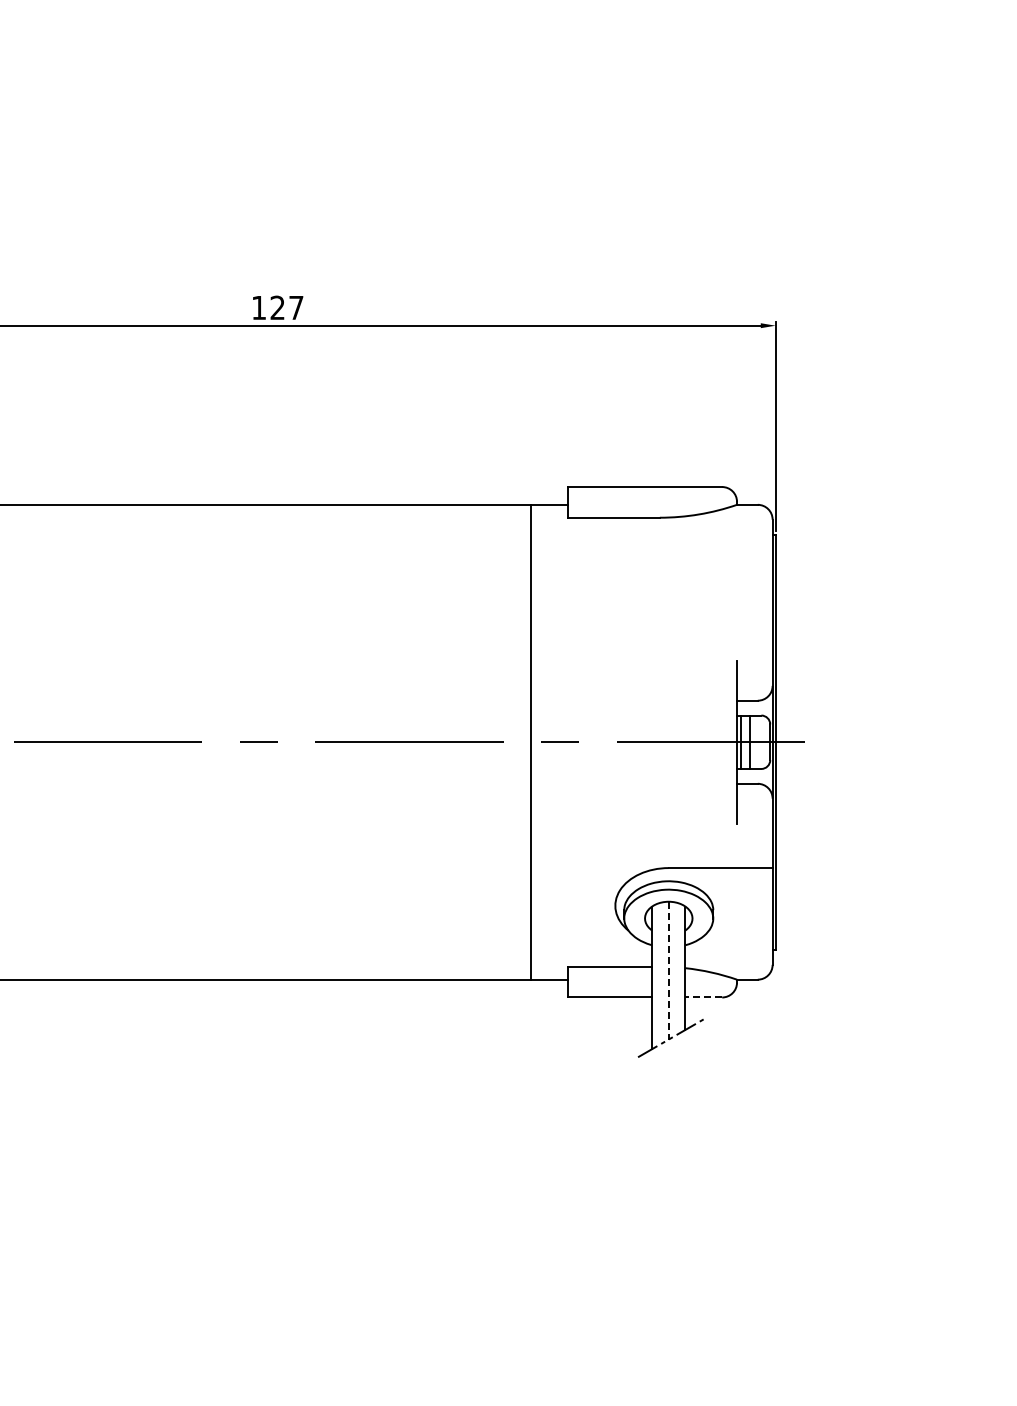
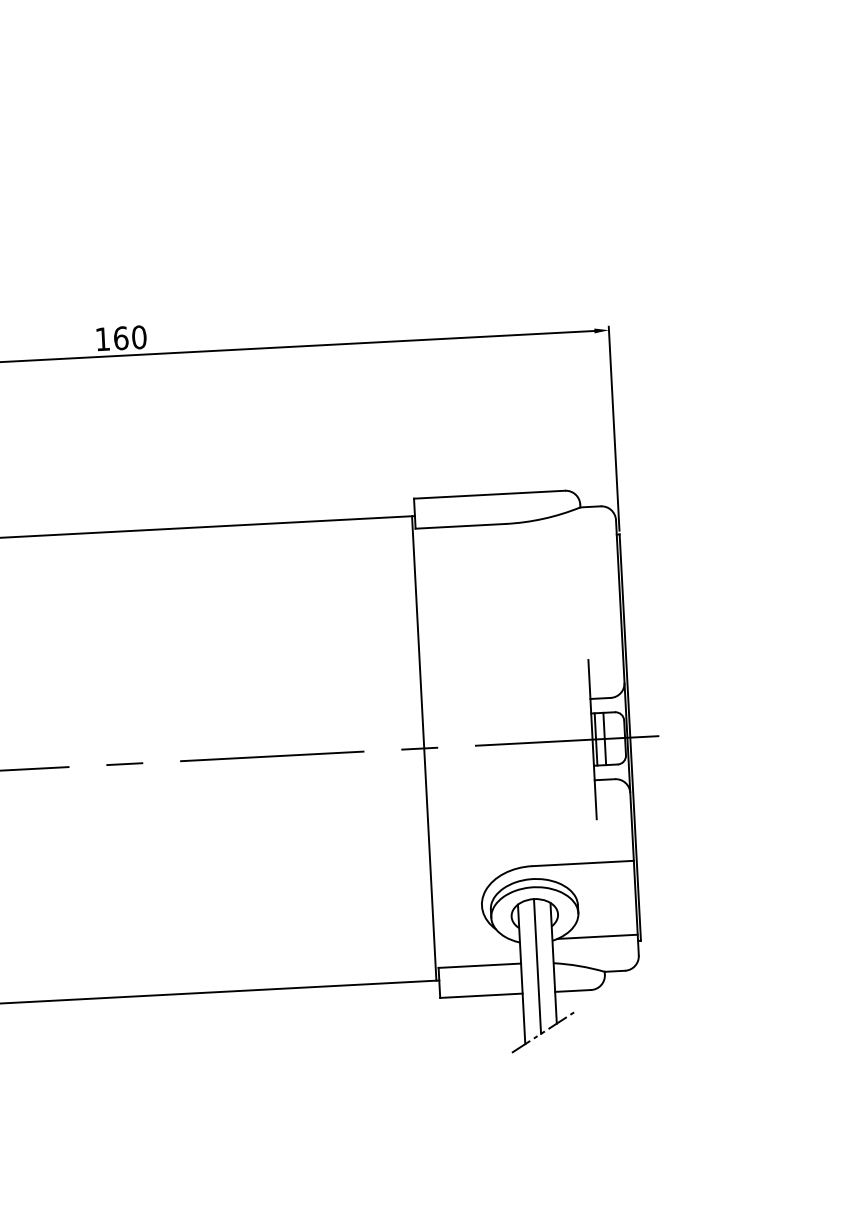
text: (286, 307) -> (129, 337), 127 -> 160
line: (530, 741) -> (423, 747), moved
line: (731, 943) -> (597, 936), added
line: (668, 970) -> (537, 966), dashed -> solid
line: (703, 997) -> (572, 990), dashed -> solid

